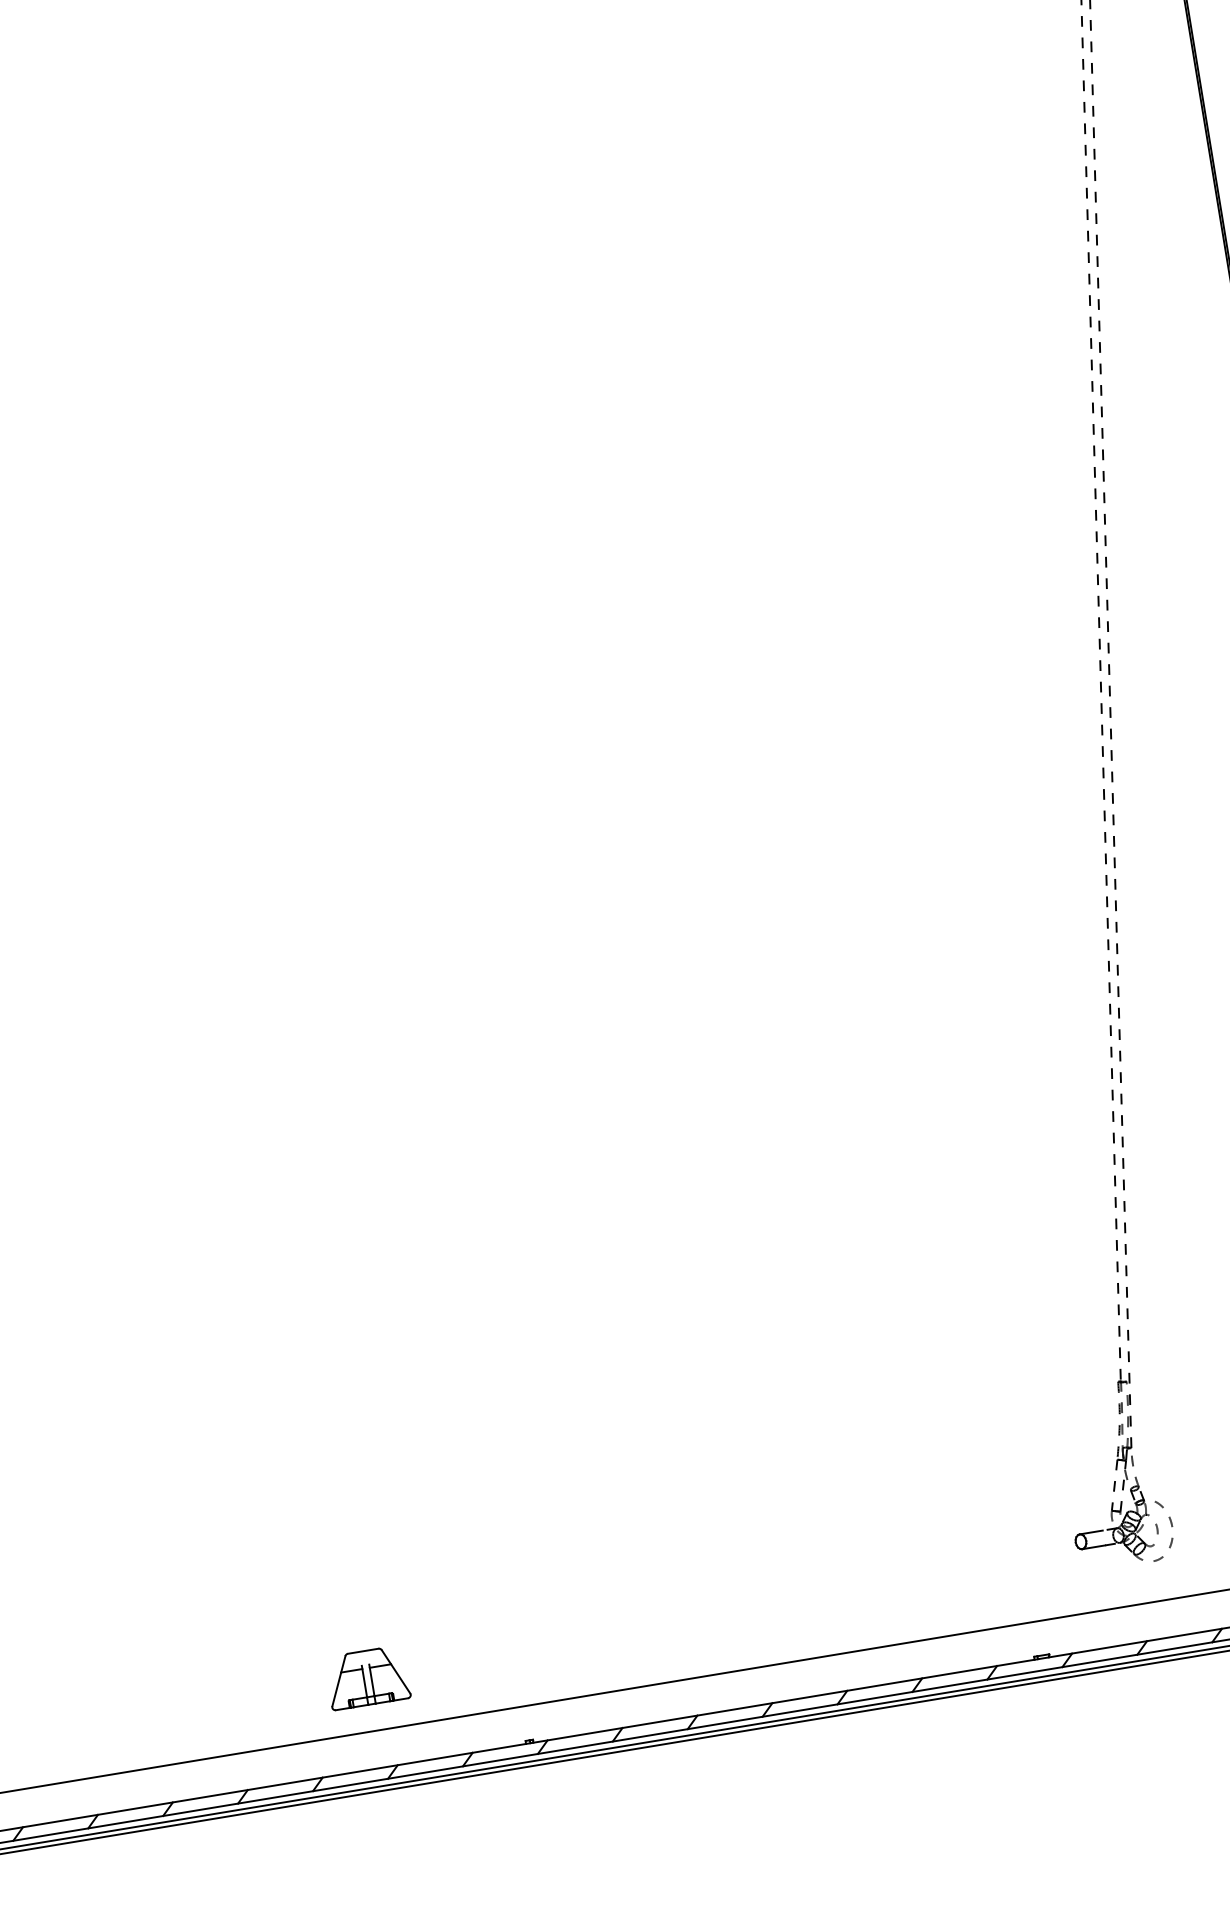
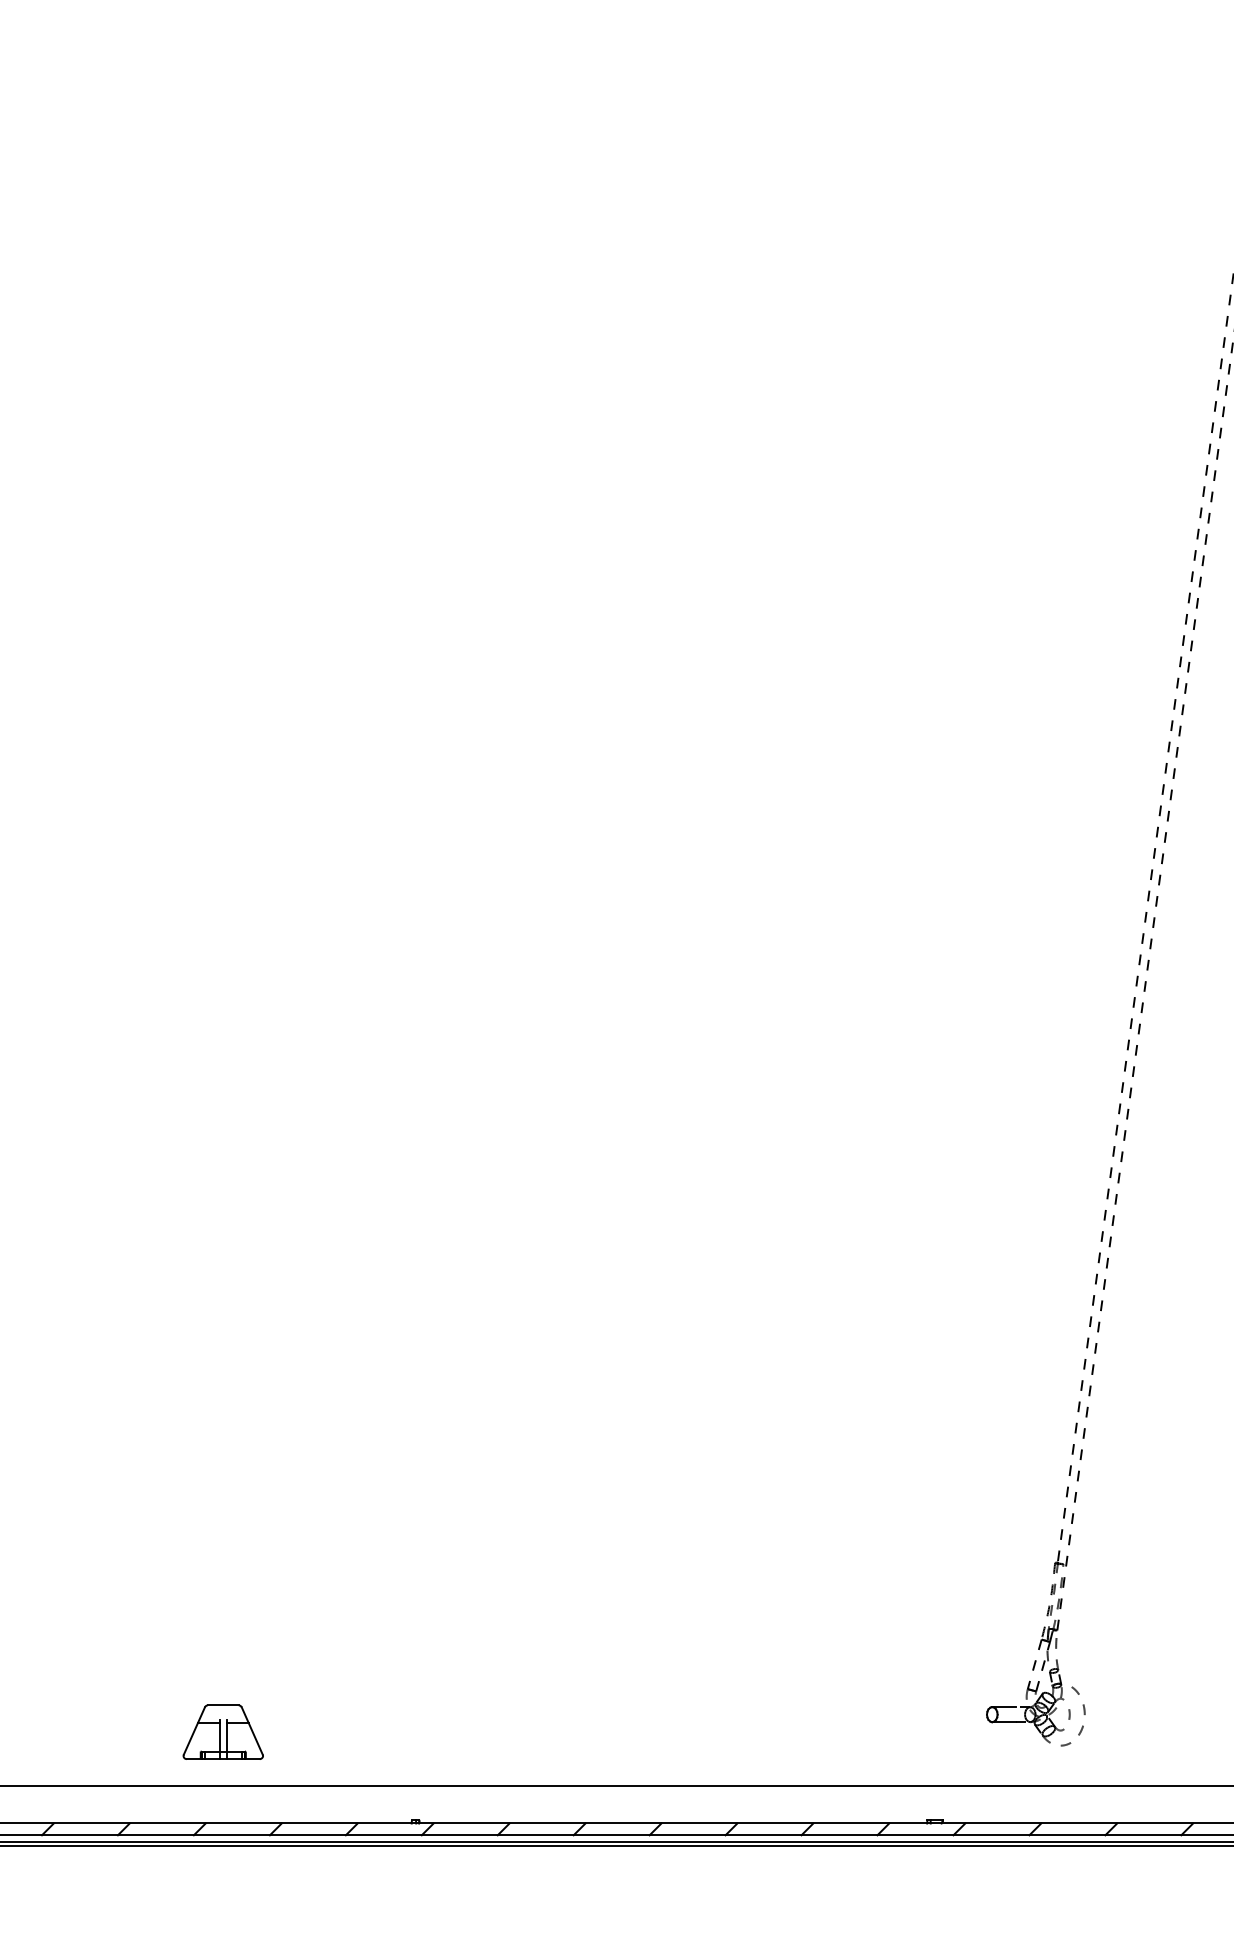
part: (366, 1677) -> (222, 1731), moved

